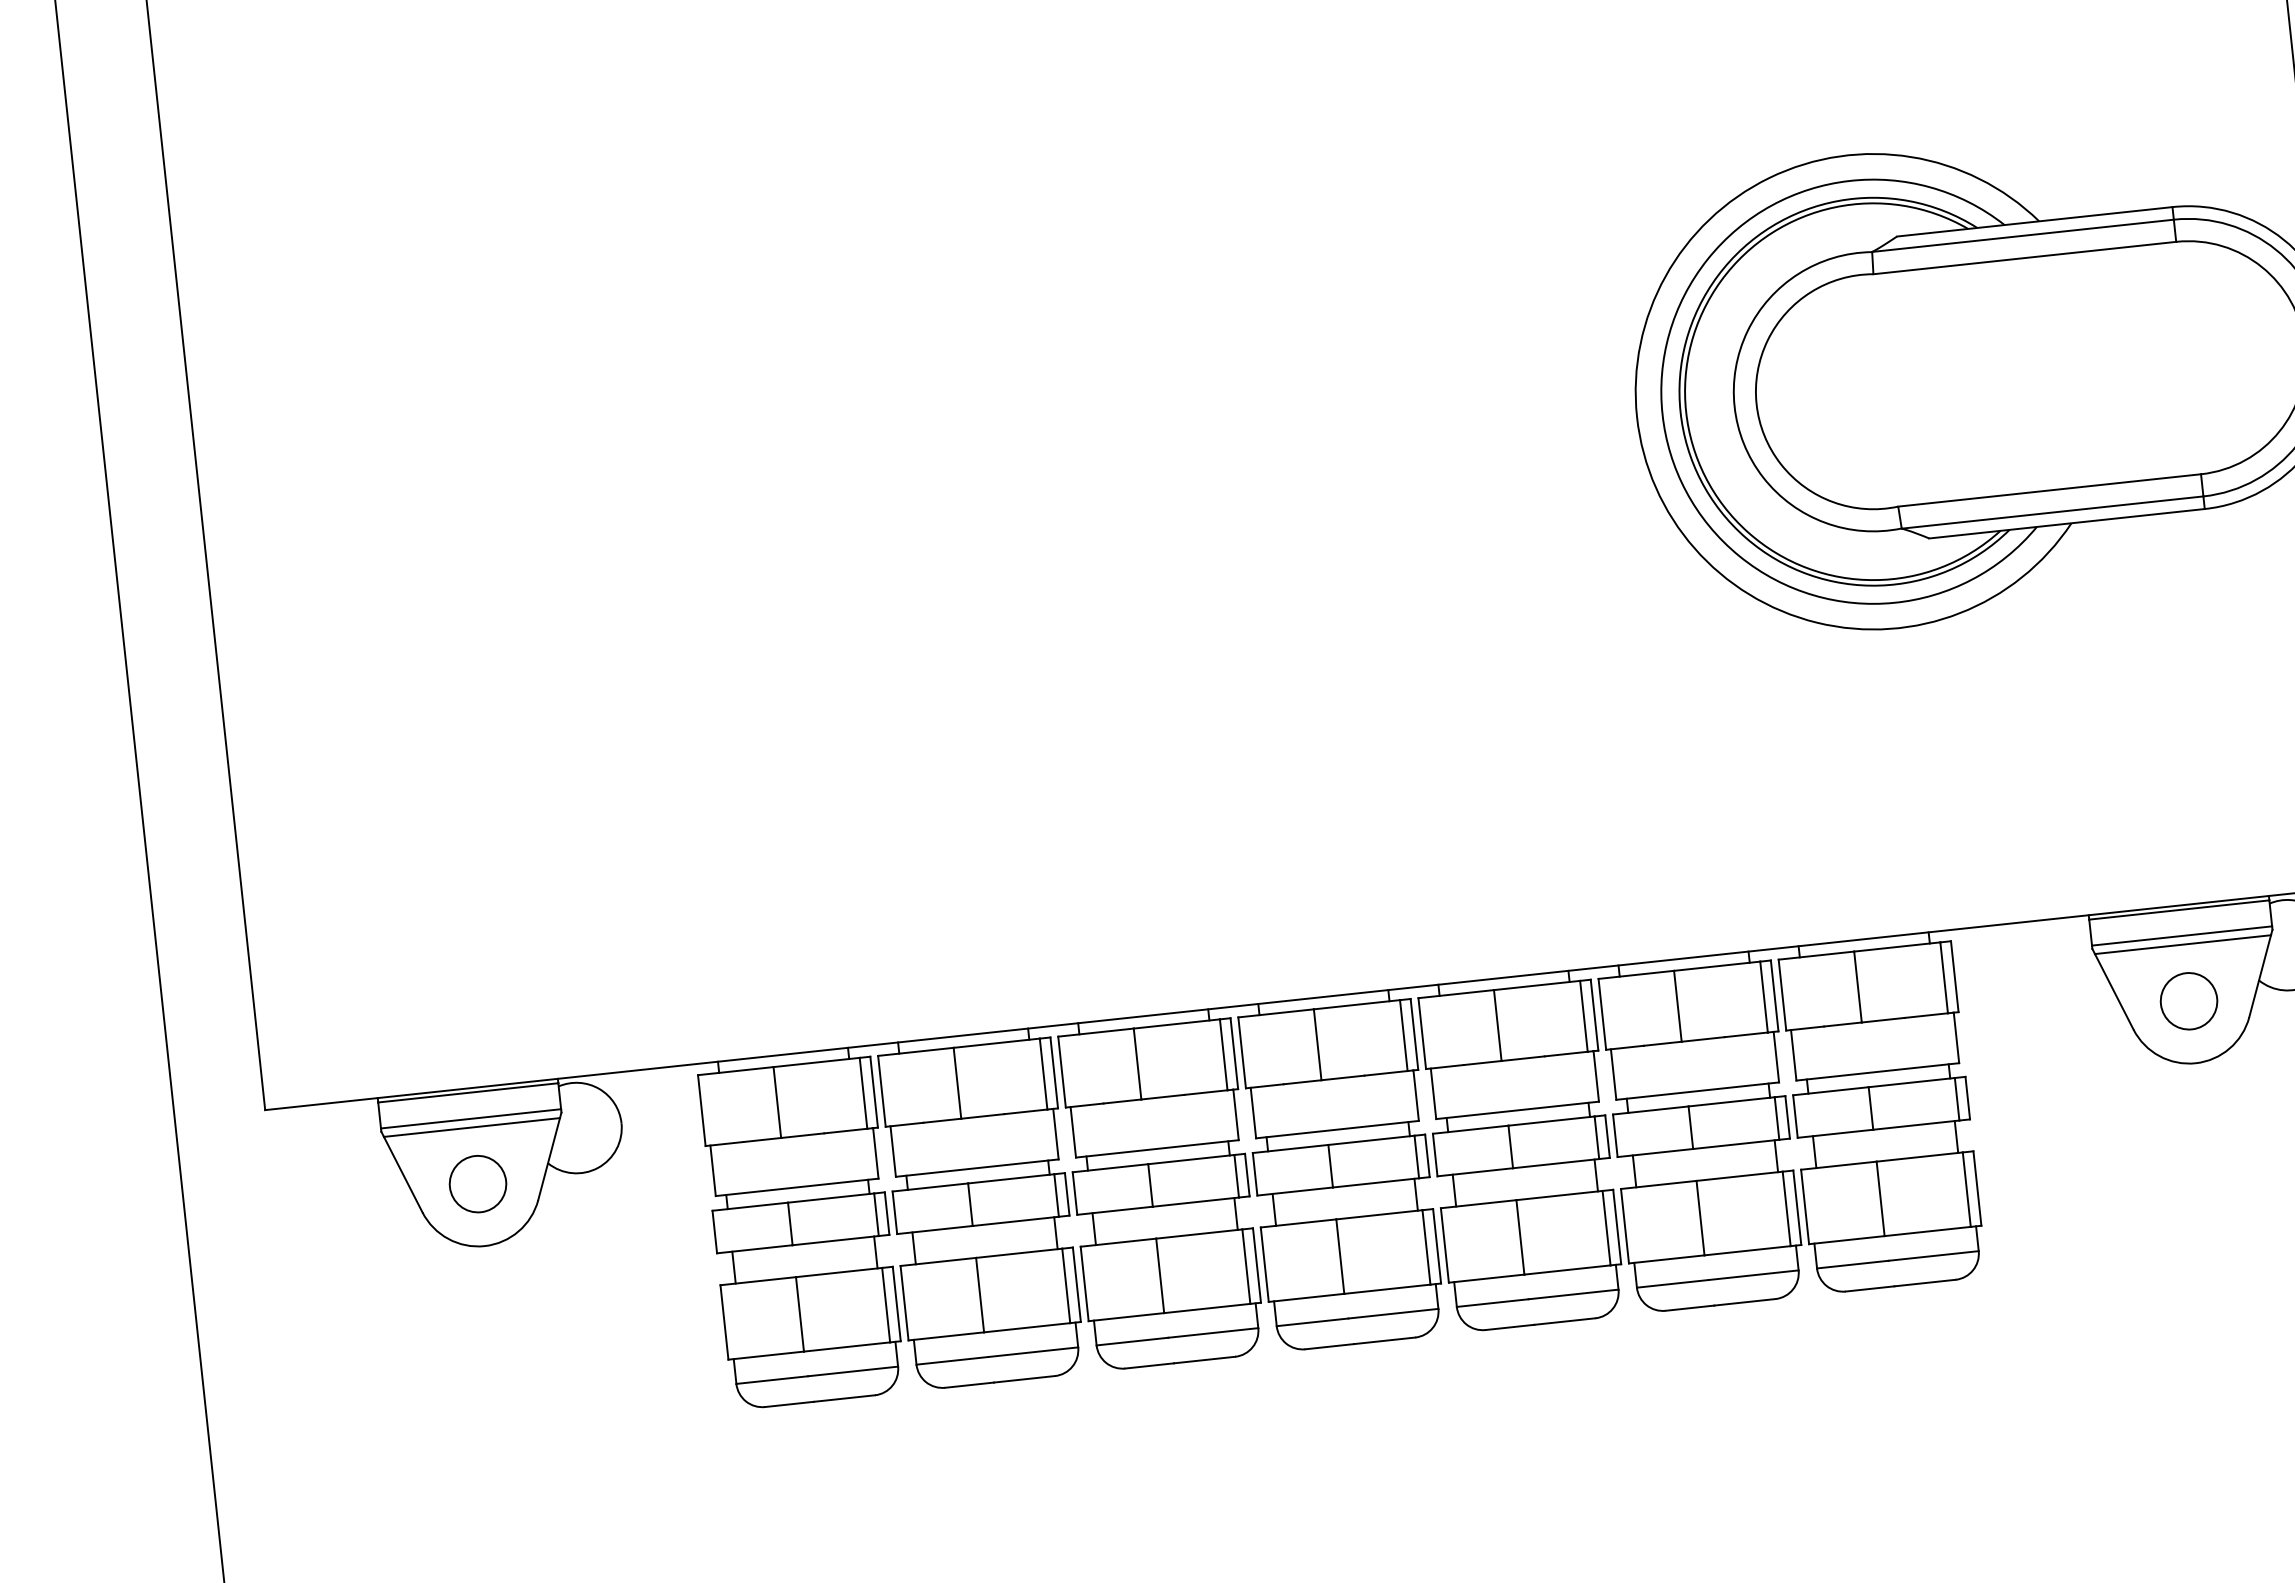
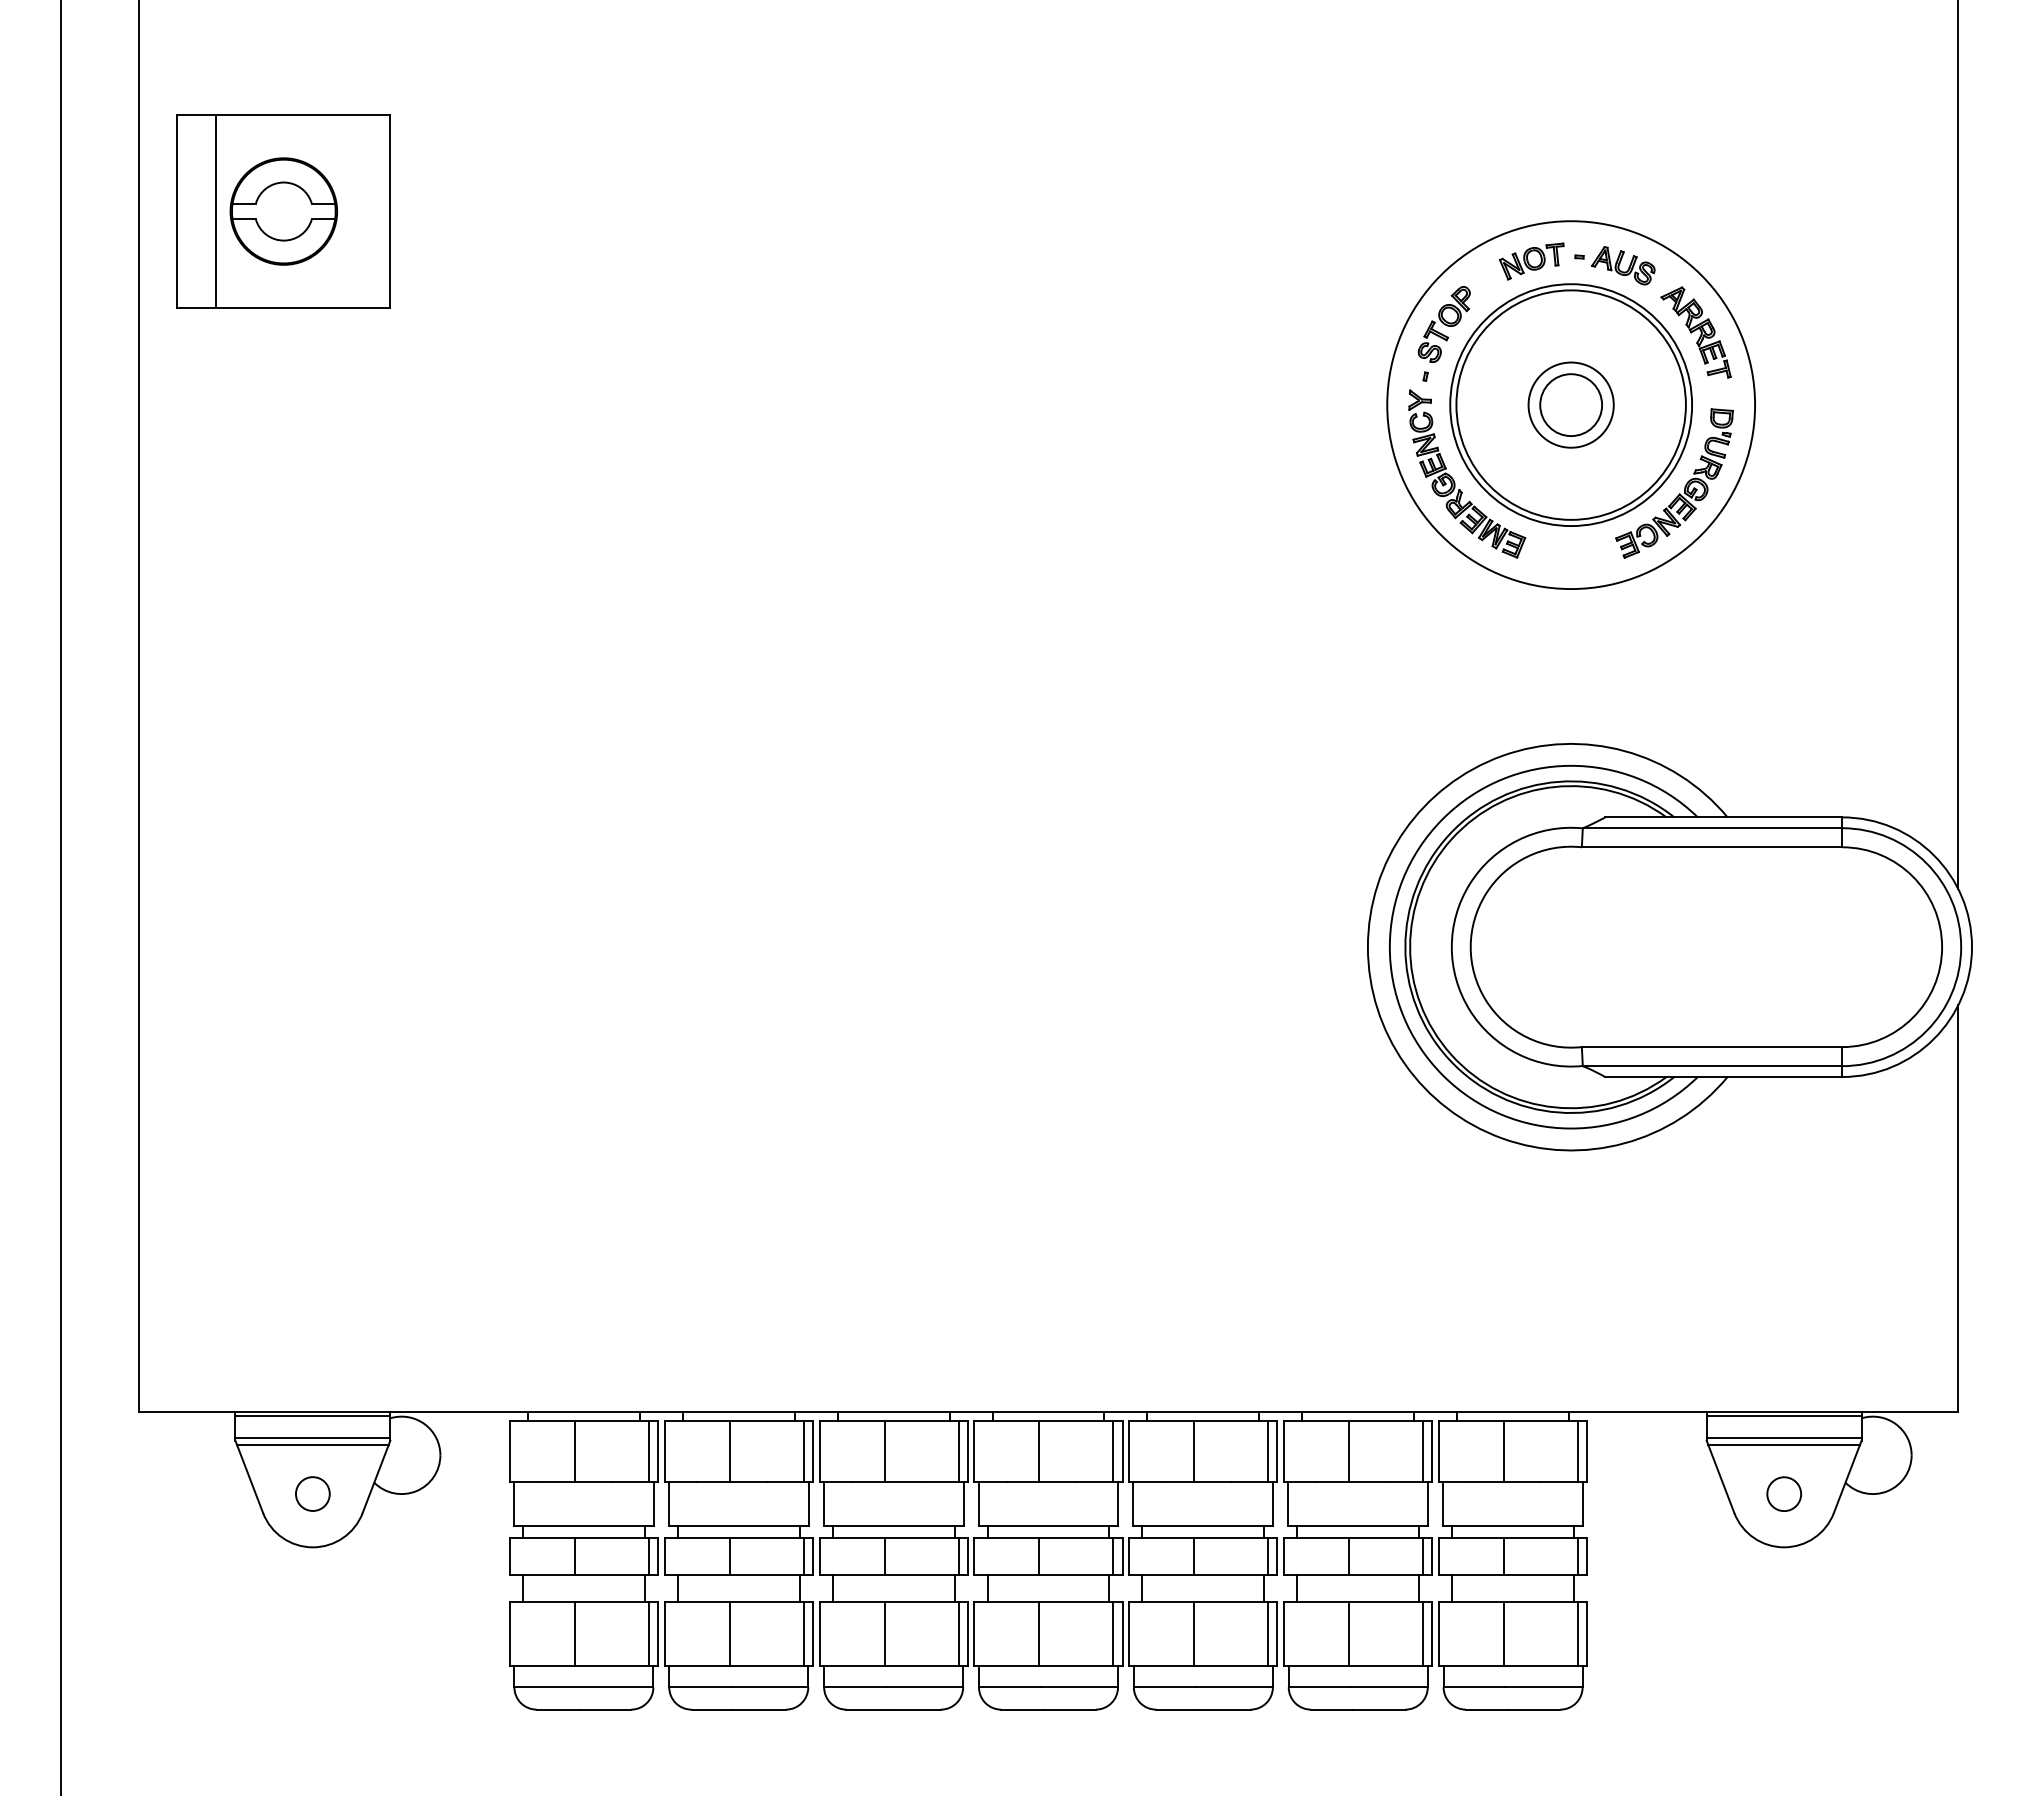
circle: (2189, 1001) -> (1784, 1494), size x0.7
circle: (477, 1183) -> (312, 1493), size x0.7

